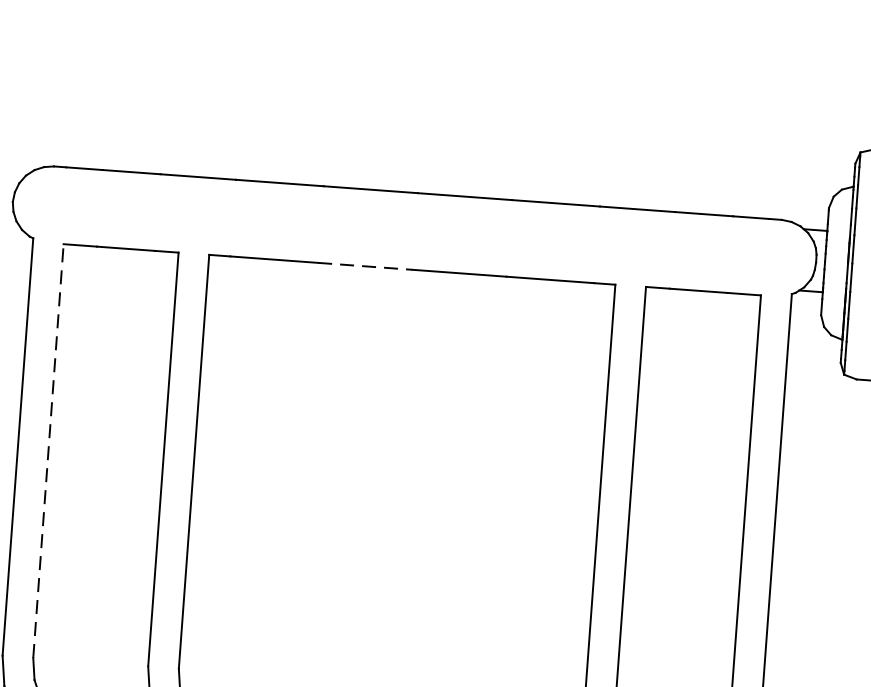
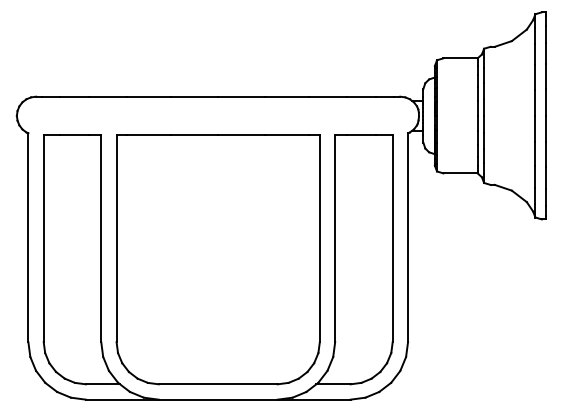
line: (364, 267) -> (194, 135), dashed -> solid
line: (48, 450) -> (43, 238), dashed -> solid

